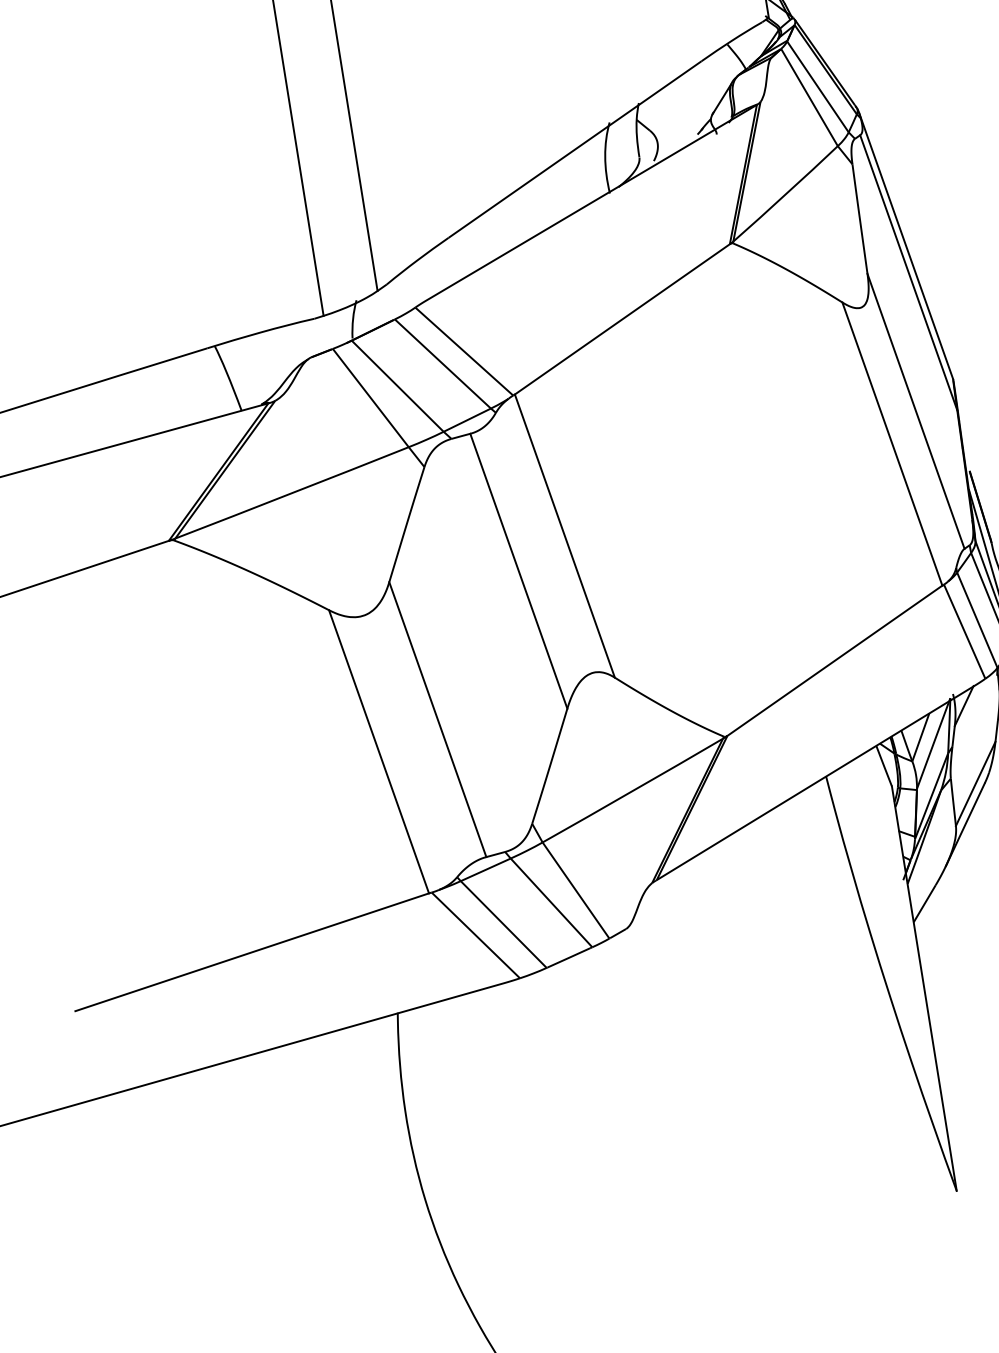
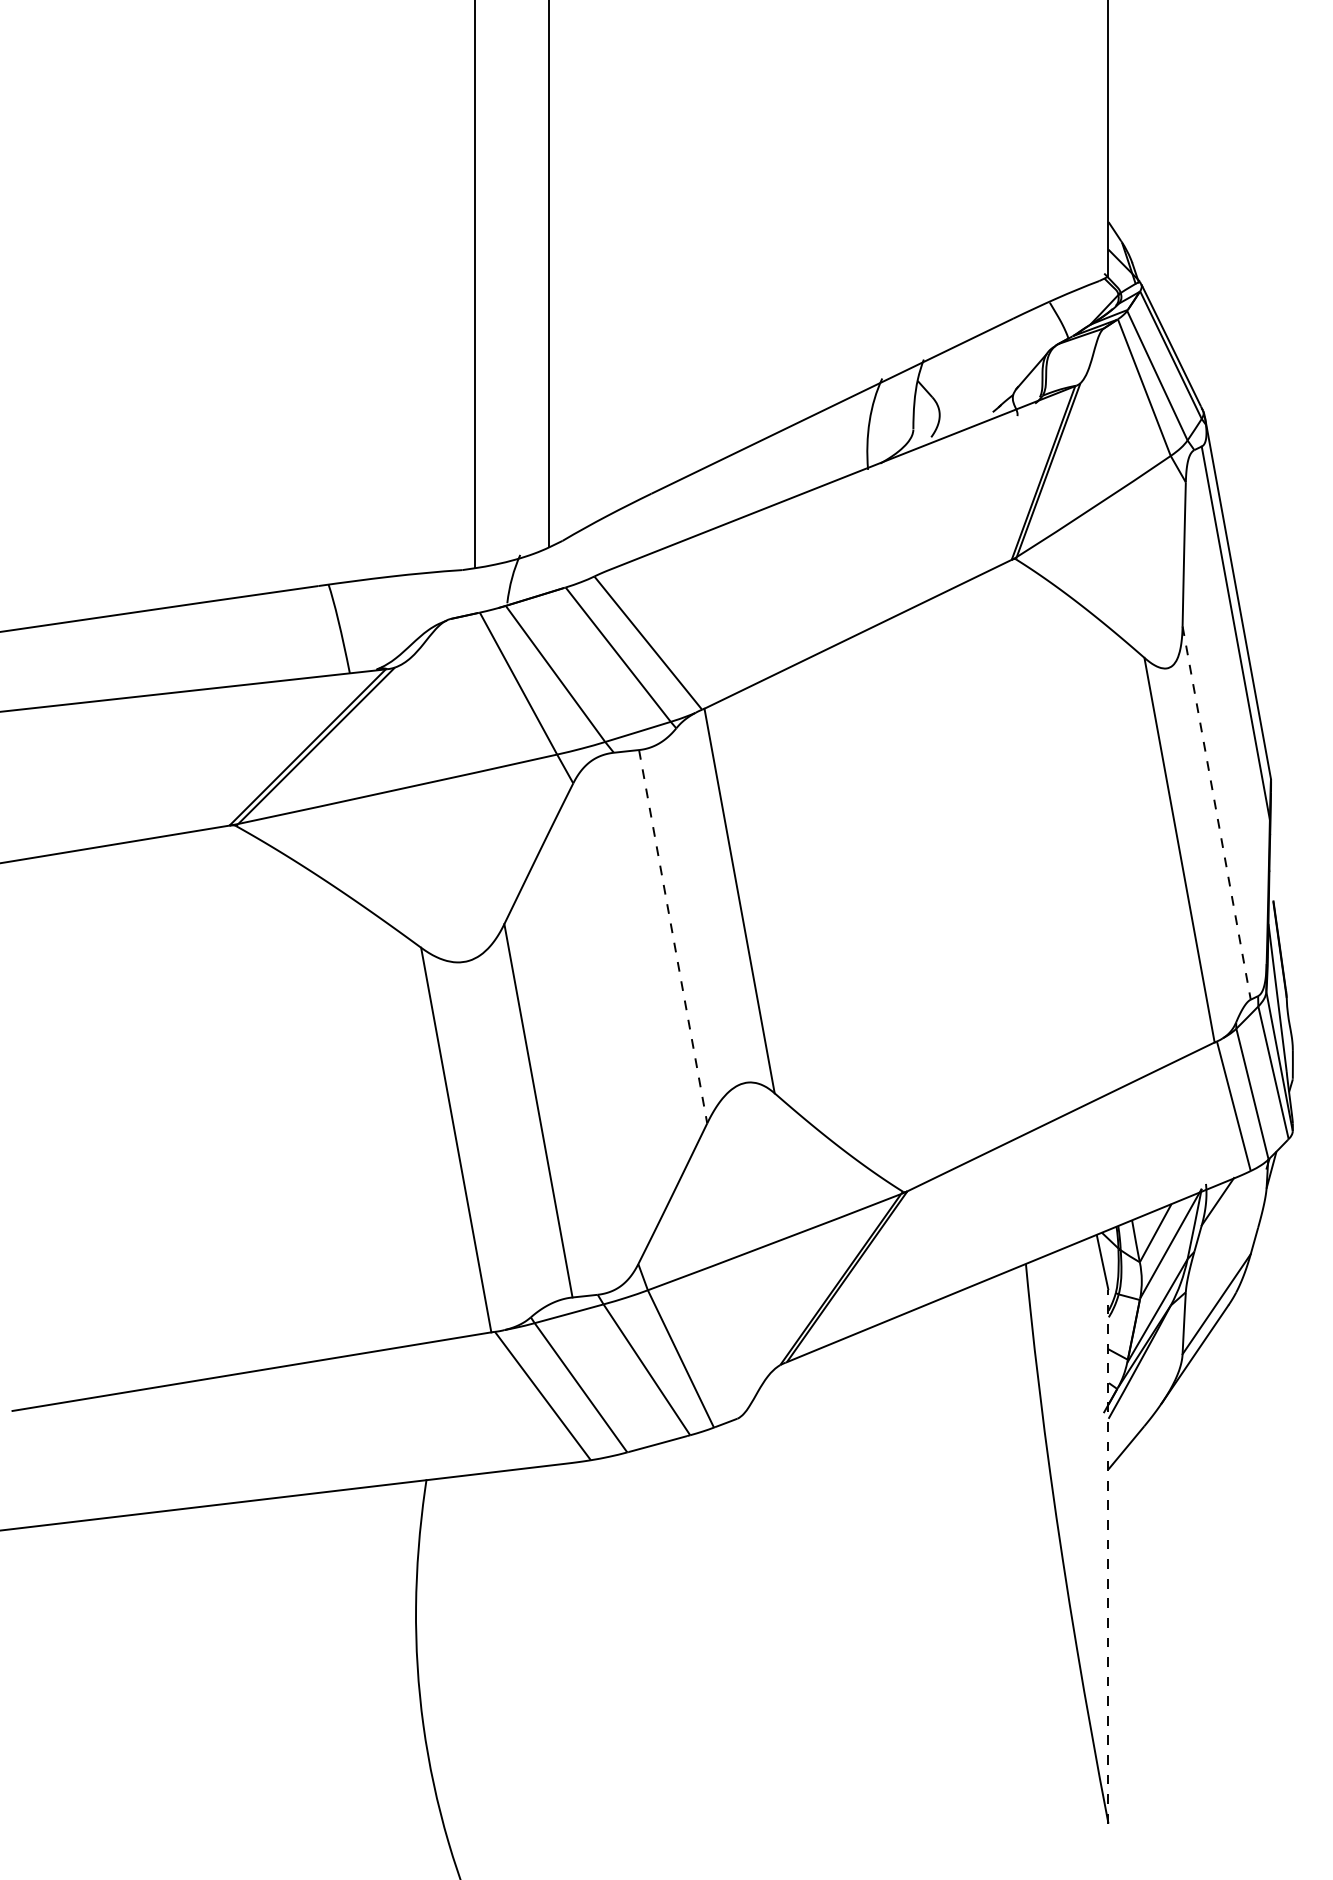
line: (915, 411) -> (1216, 813), solid -> dashed
line: (519, 571) -> (673, 936), solid -> dashed
line: (924, 988) -> (1108, 1556), solid -> dashed

